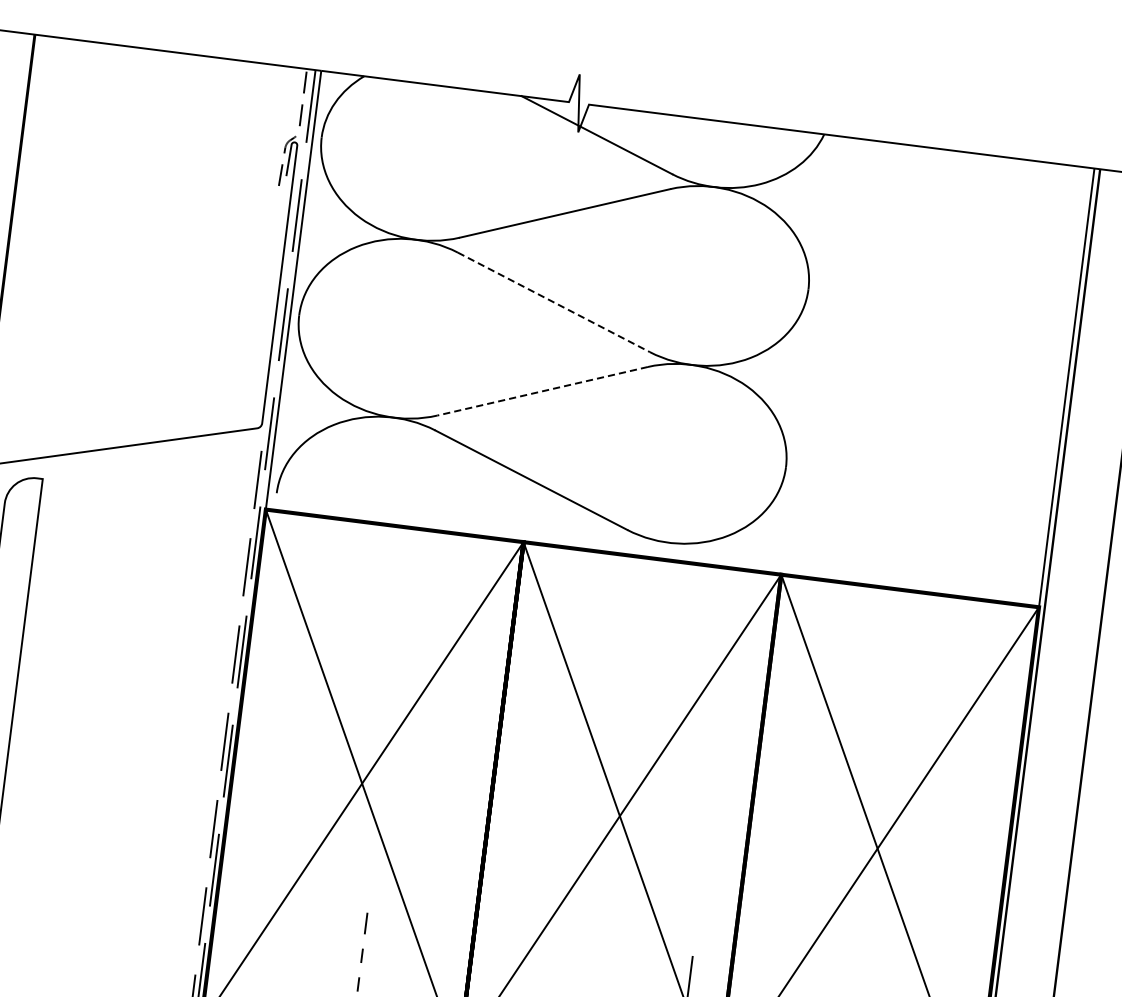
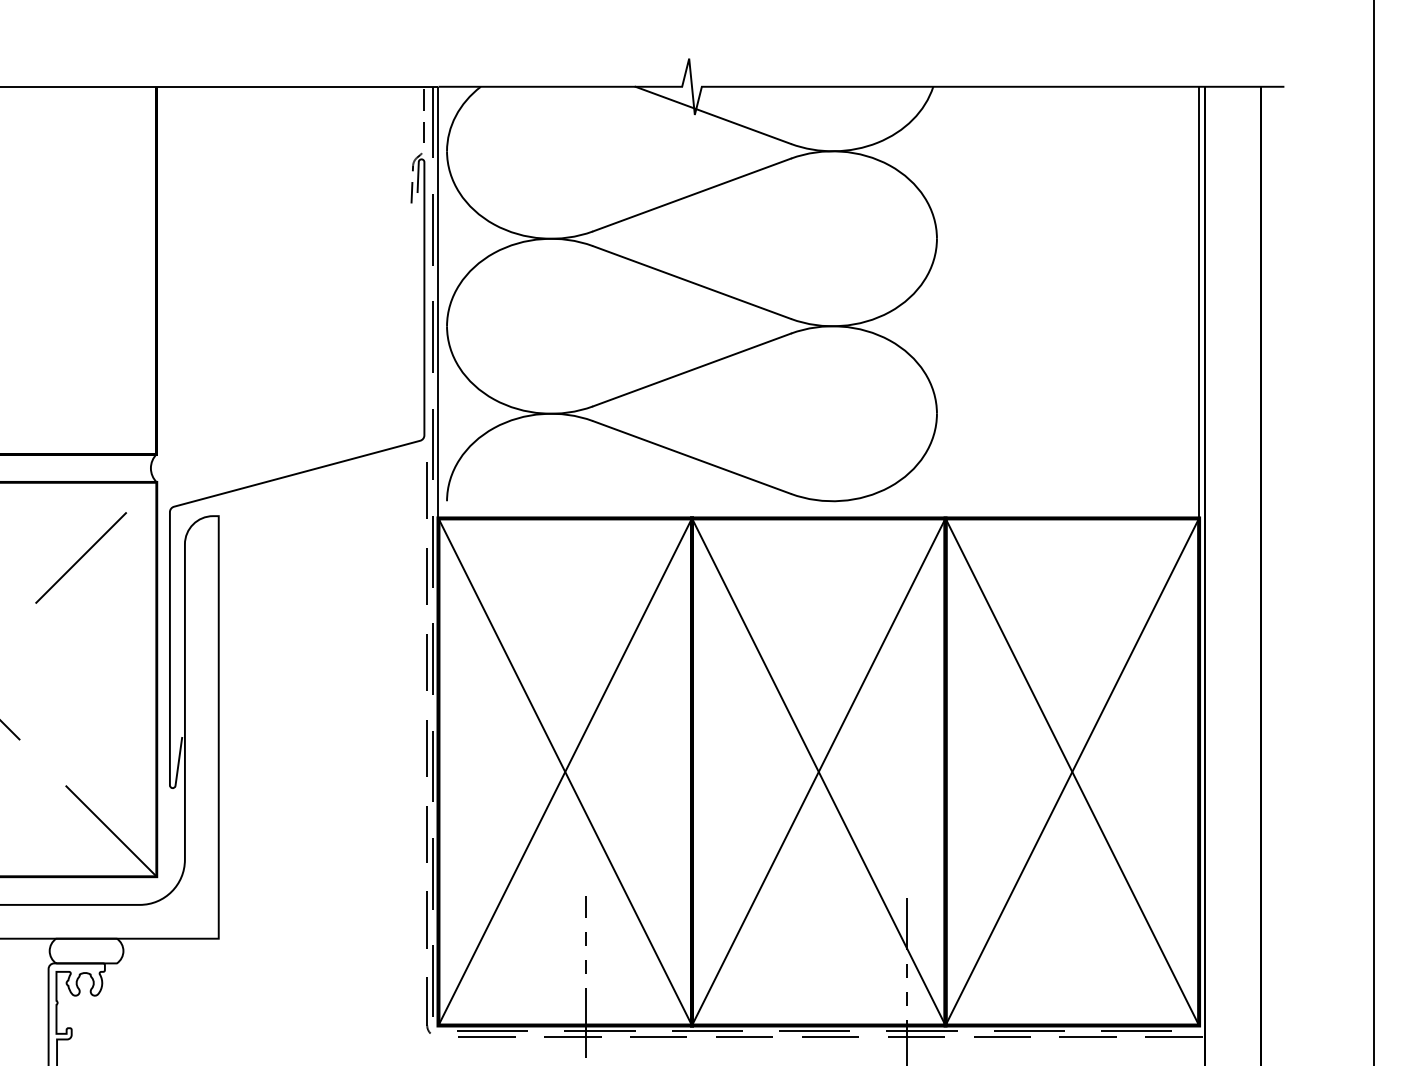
line: (554, 302) -> (692, 282), dashed -> solid
line: (542, 391) -> (691, 370), dashed -> solid

